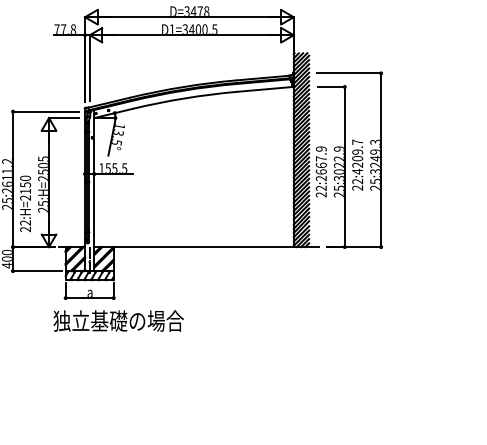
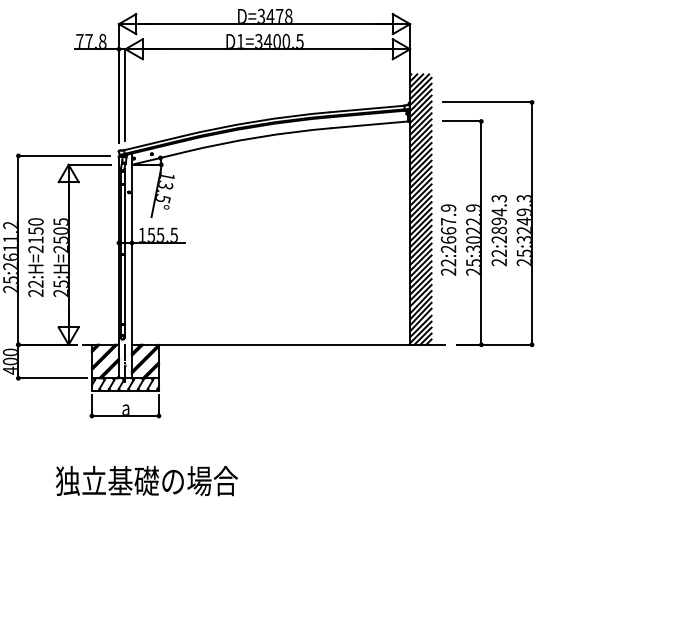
text: (357, 156) -> (499, 218), 22:4209.7 -> 22:2894.3
text: (25, 203) -> (35, 257), moved
text: (118, 321) -> (146, 481), moved

